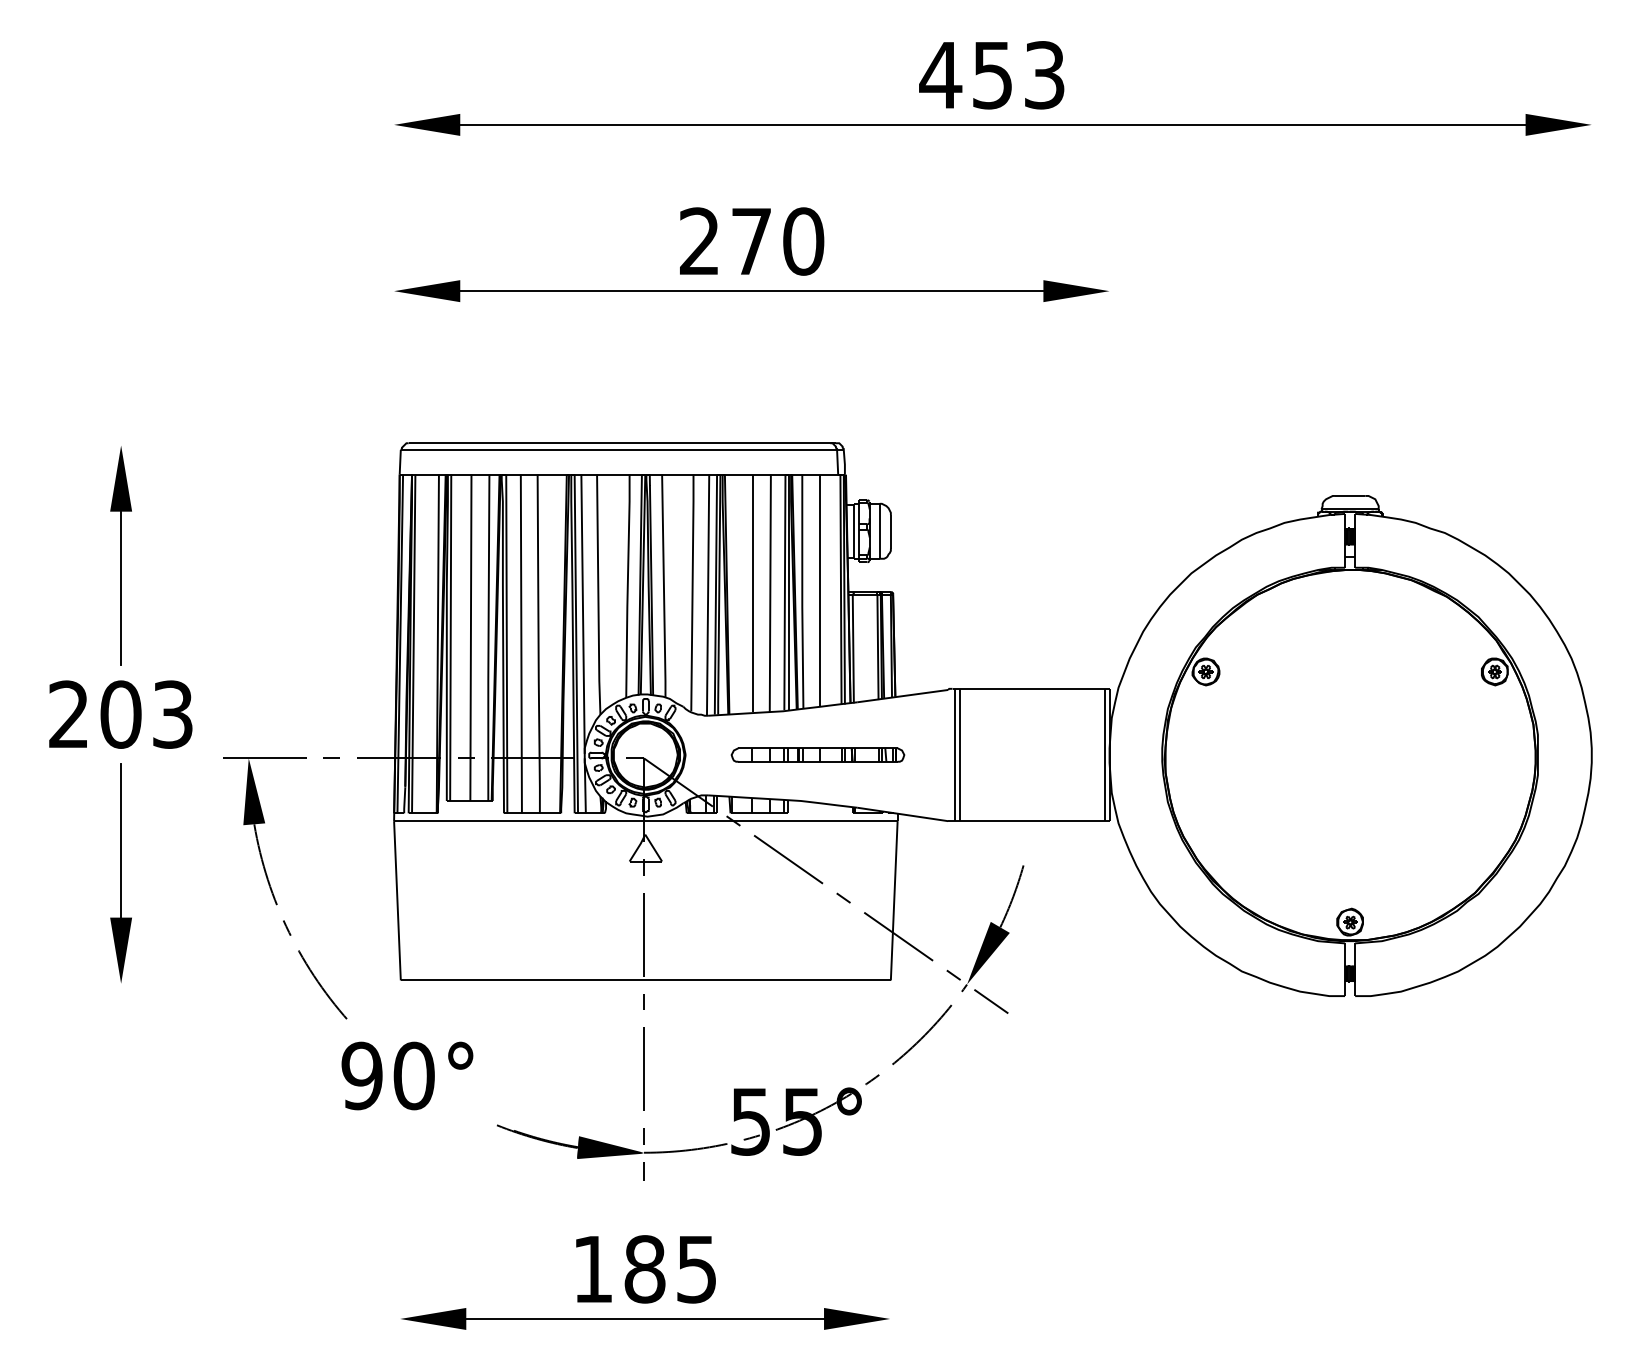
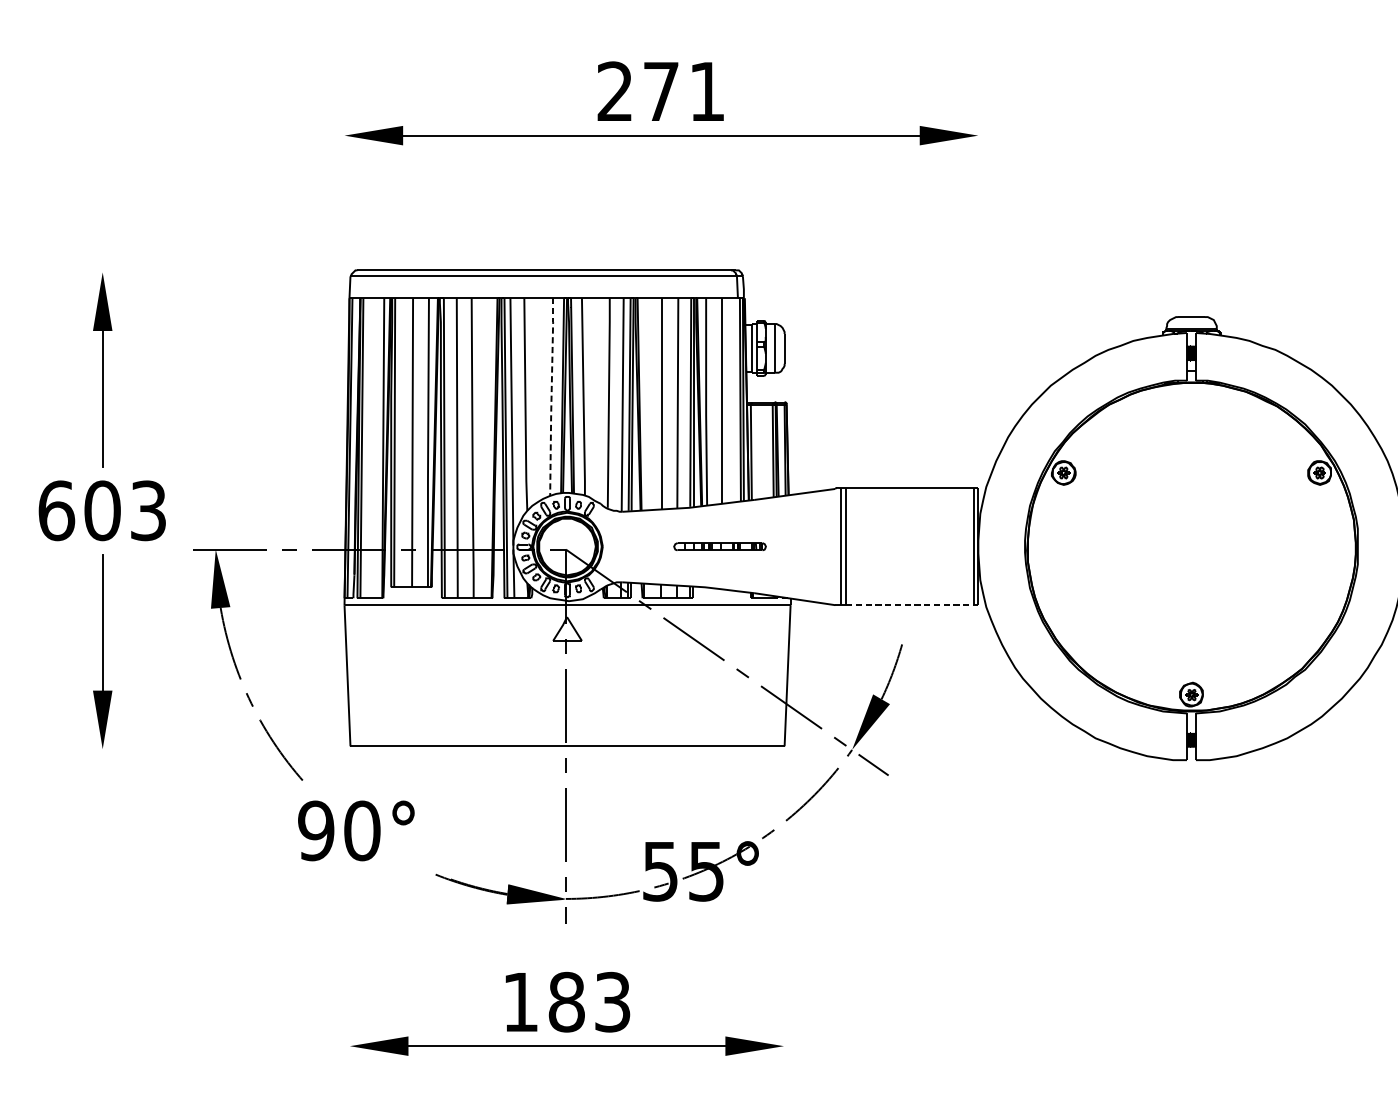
text: (803, 241) -> (707, 91), 270 -> 271
line: (627, 586) -> (551, 397), solid -> dashed
text: (69, 714) -> (56, 510), 203 -> 603
part: (817, 754) -> (719, 546), size x0.6
line: (1033, 821) -> (910, 605), solid -> dashed
text: (696, 1269) -> (612, 1002), 185 -> 183

